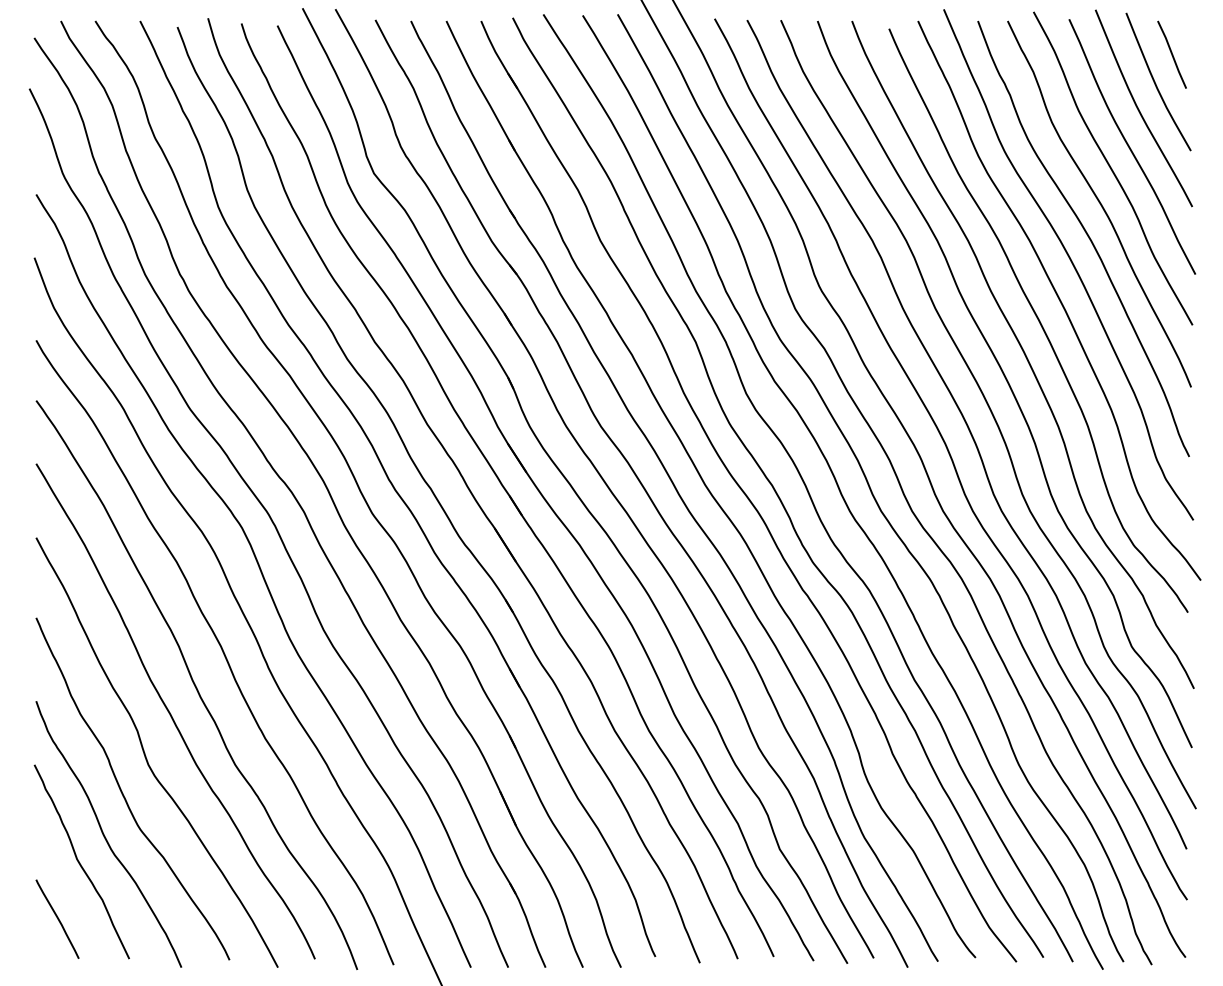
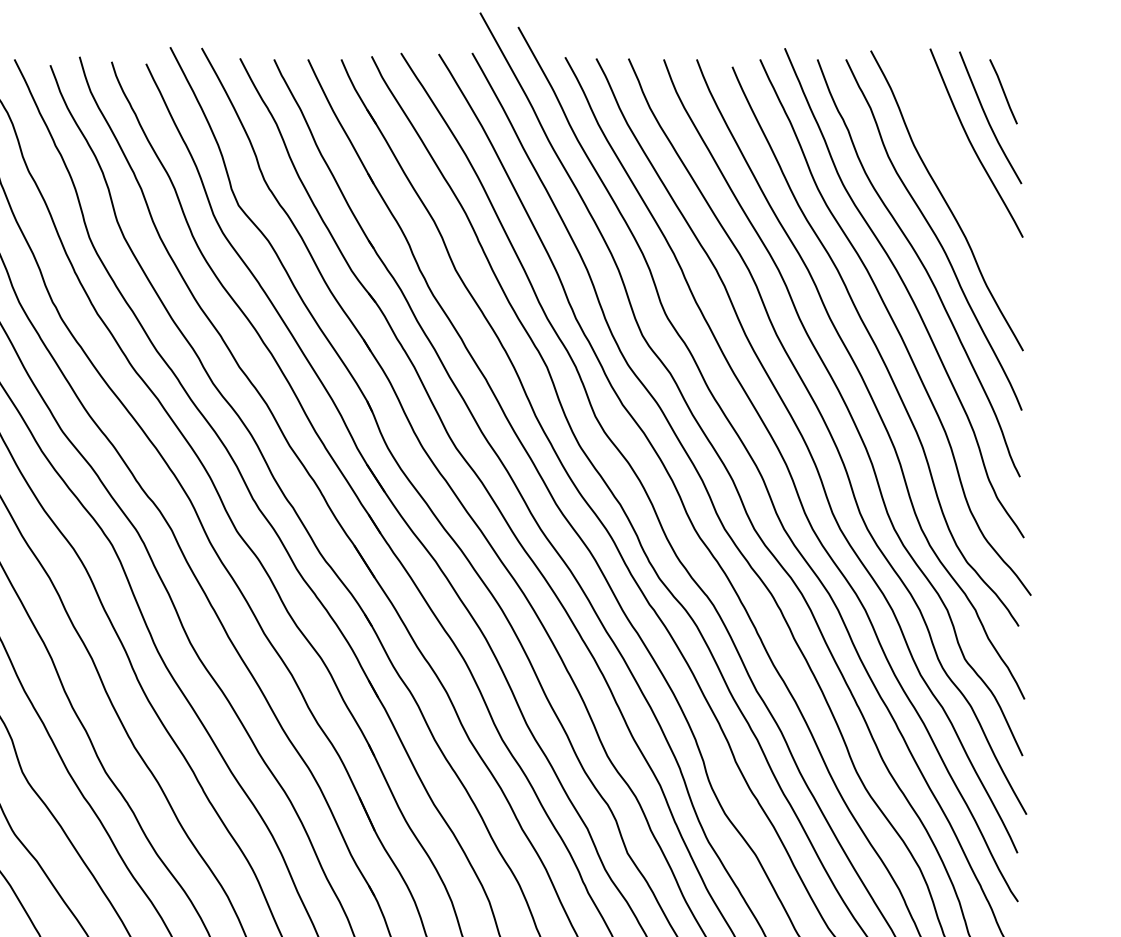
curve: (1130, 147) -> (963, 180), removed

